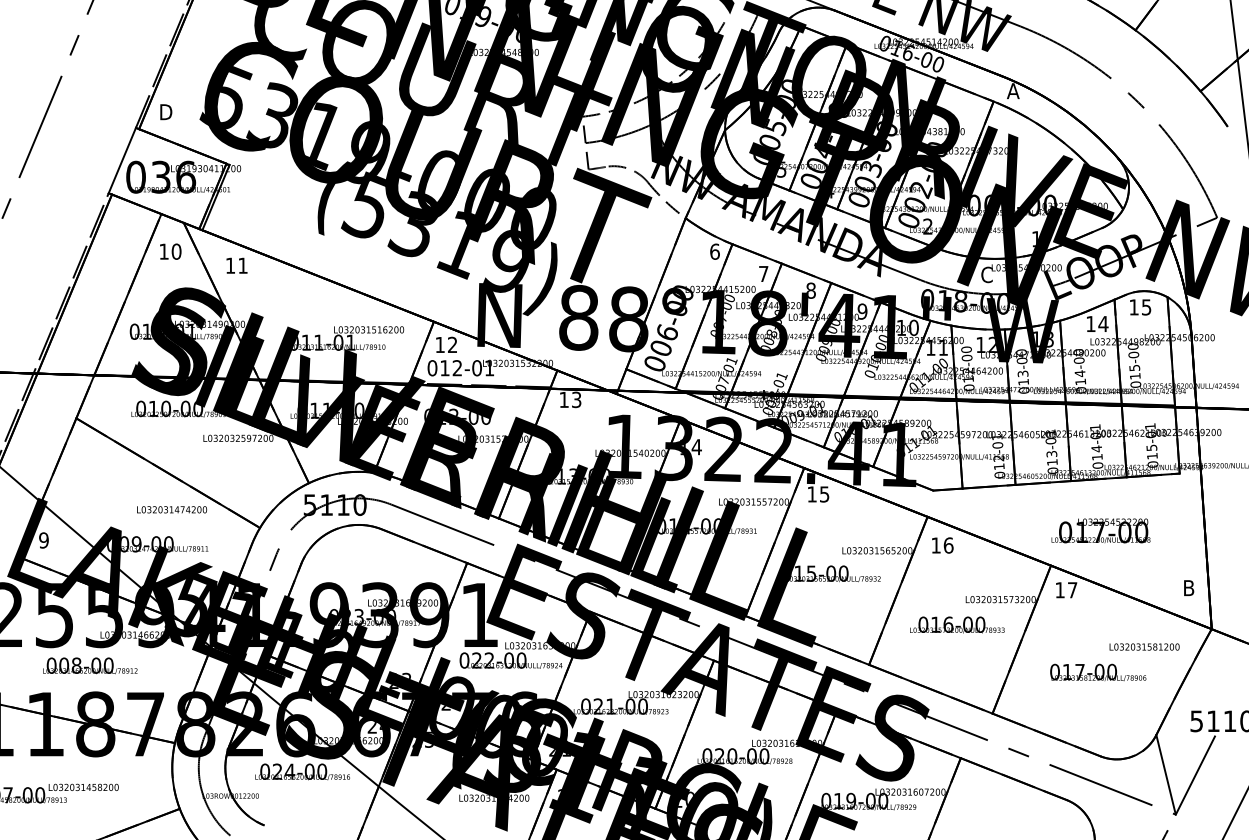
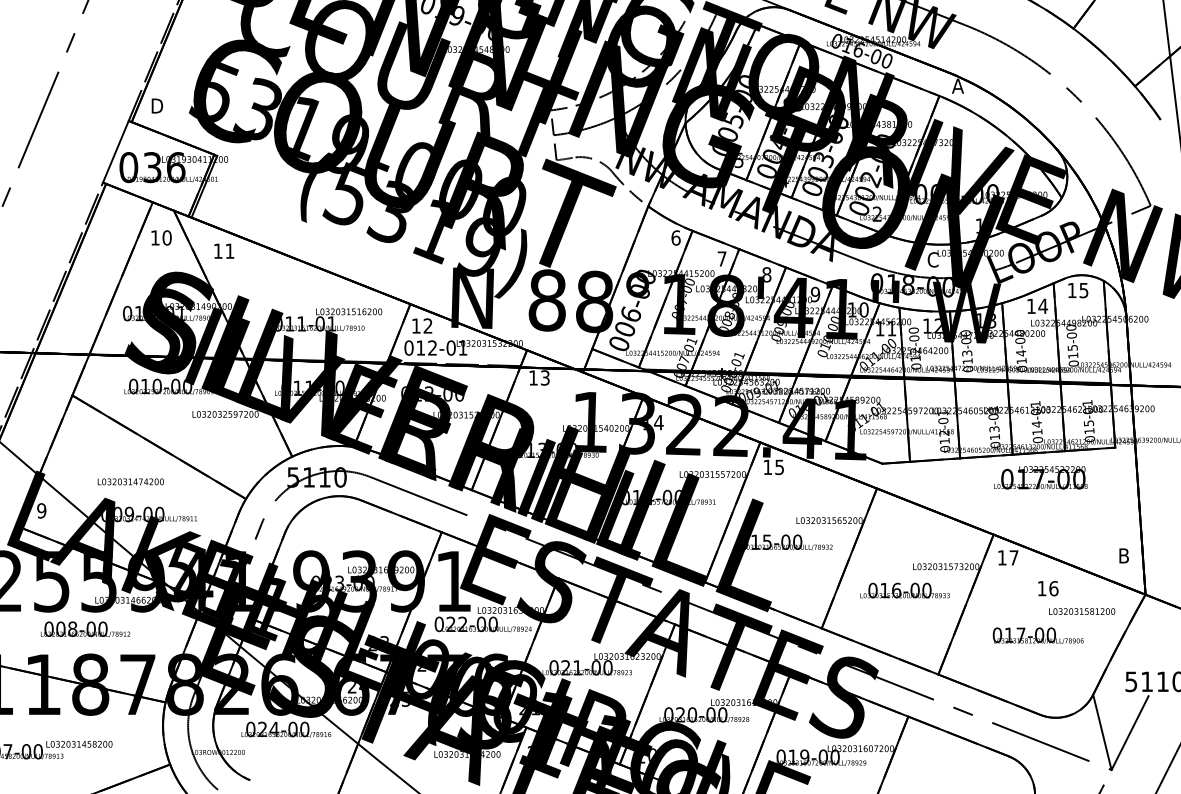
text: (171, 509) -> (130, 481), moved
text: (1100, 530) -> (1040, 477), moved
text: (942, 545) -> (1048, 588), moved

